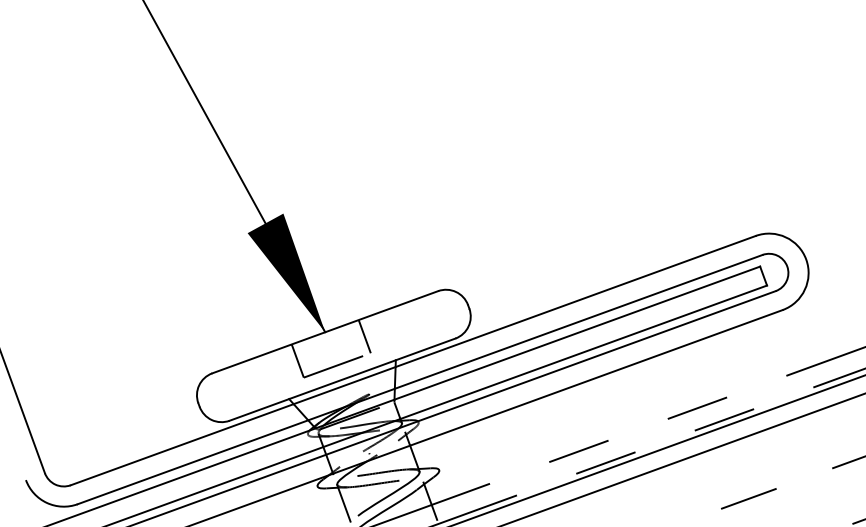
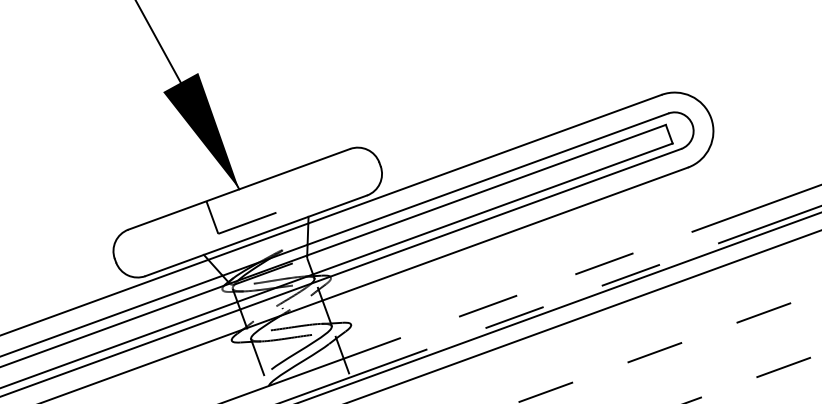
line: (364, 336) -> (277, 193), removed

